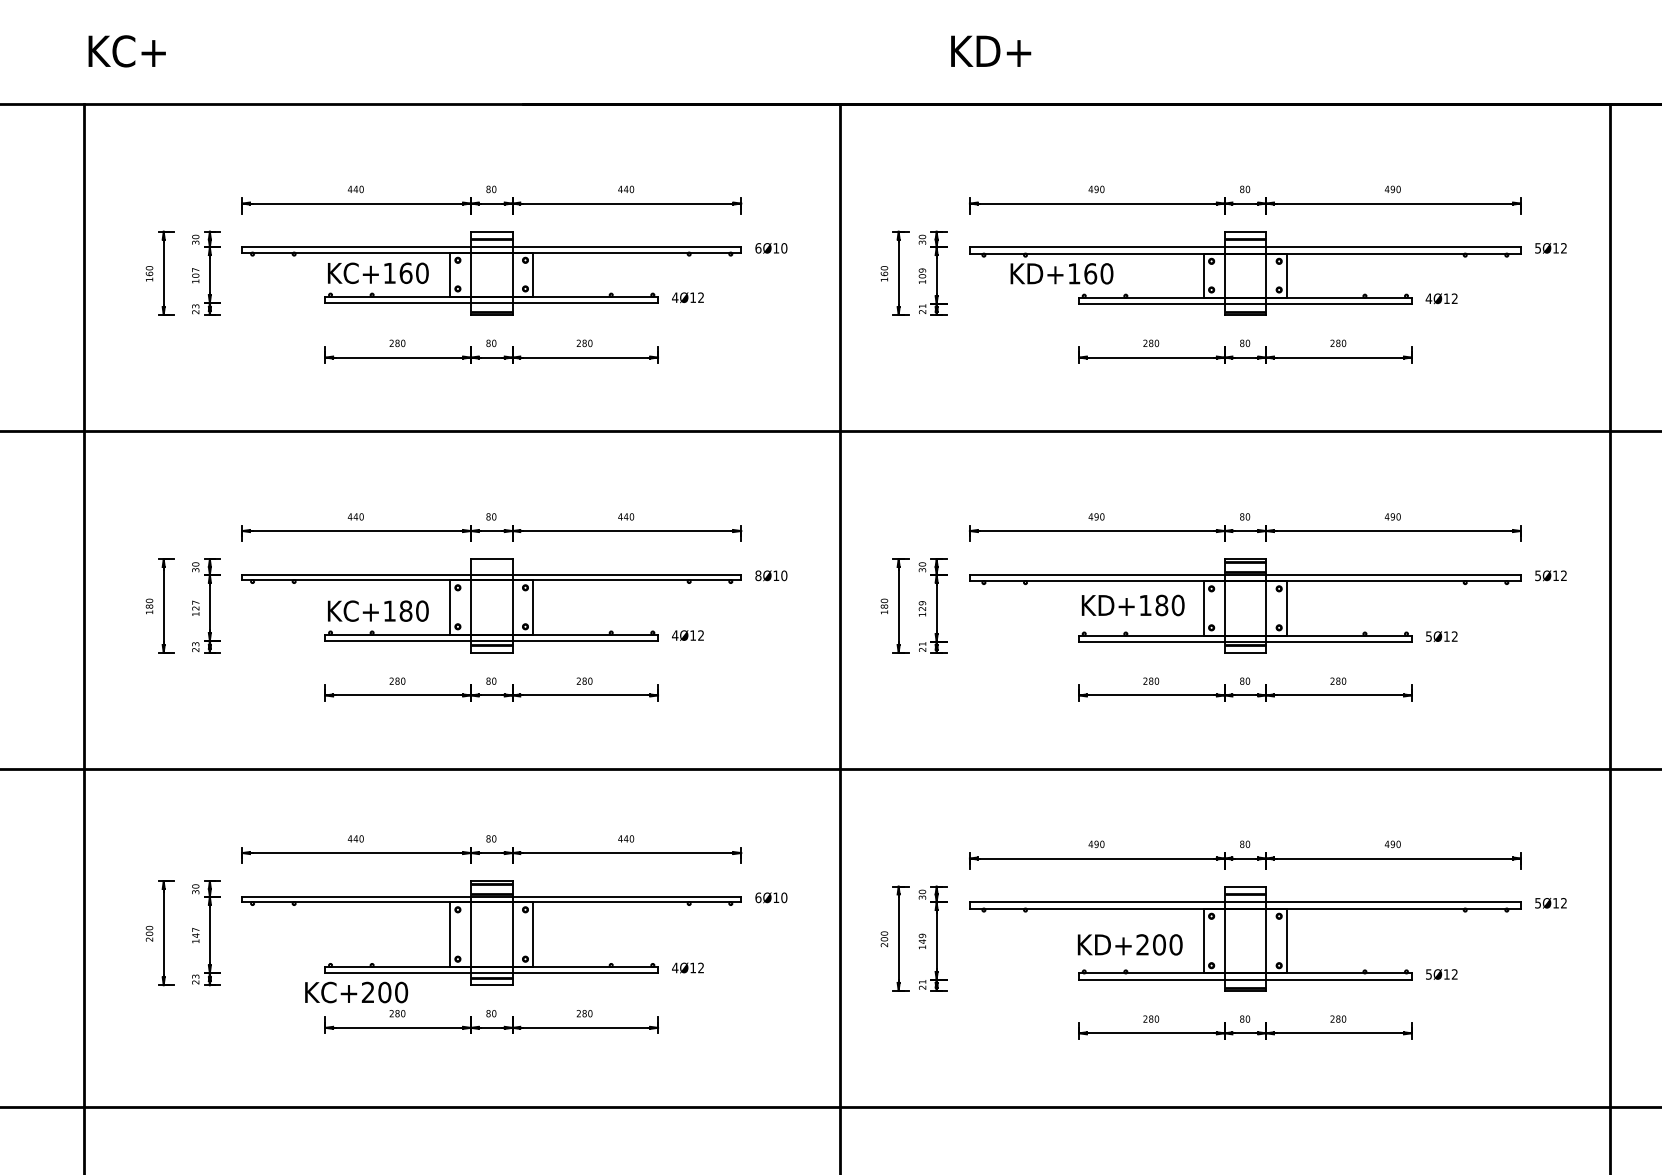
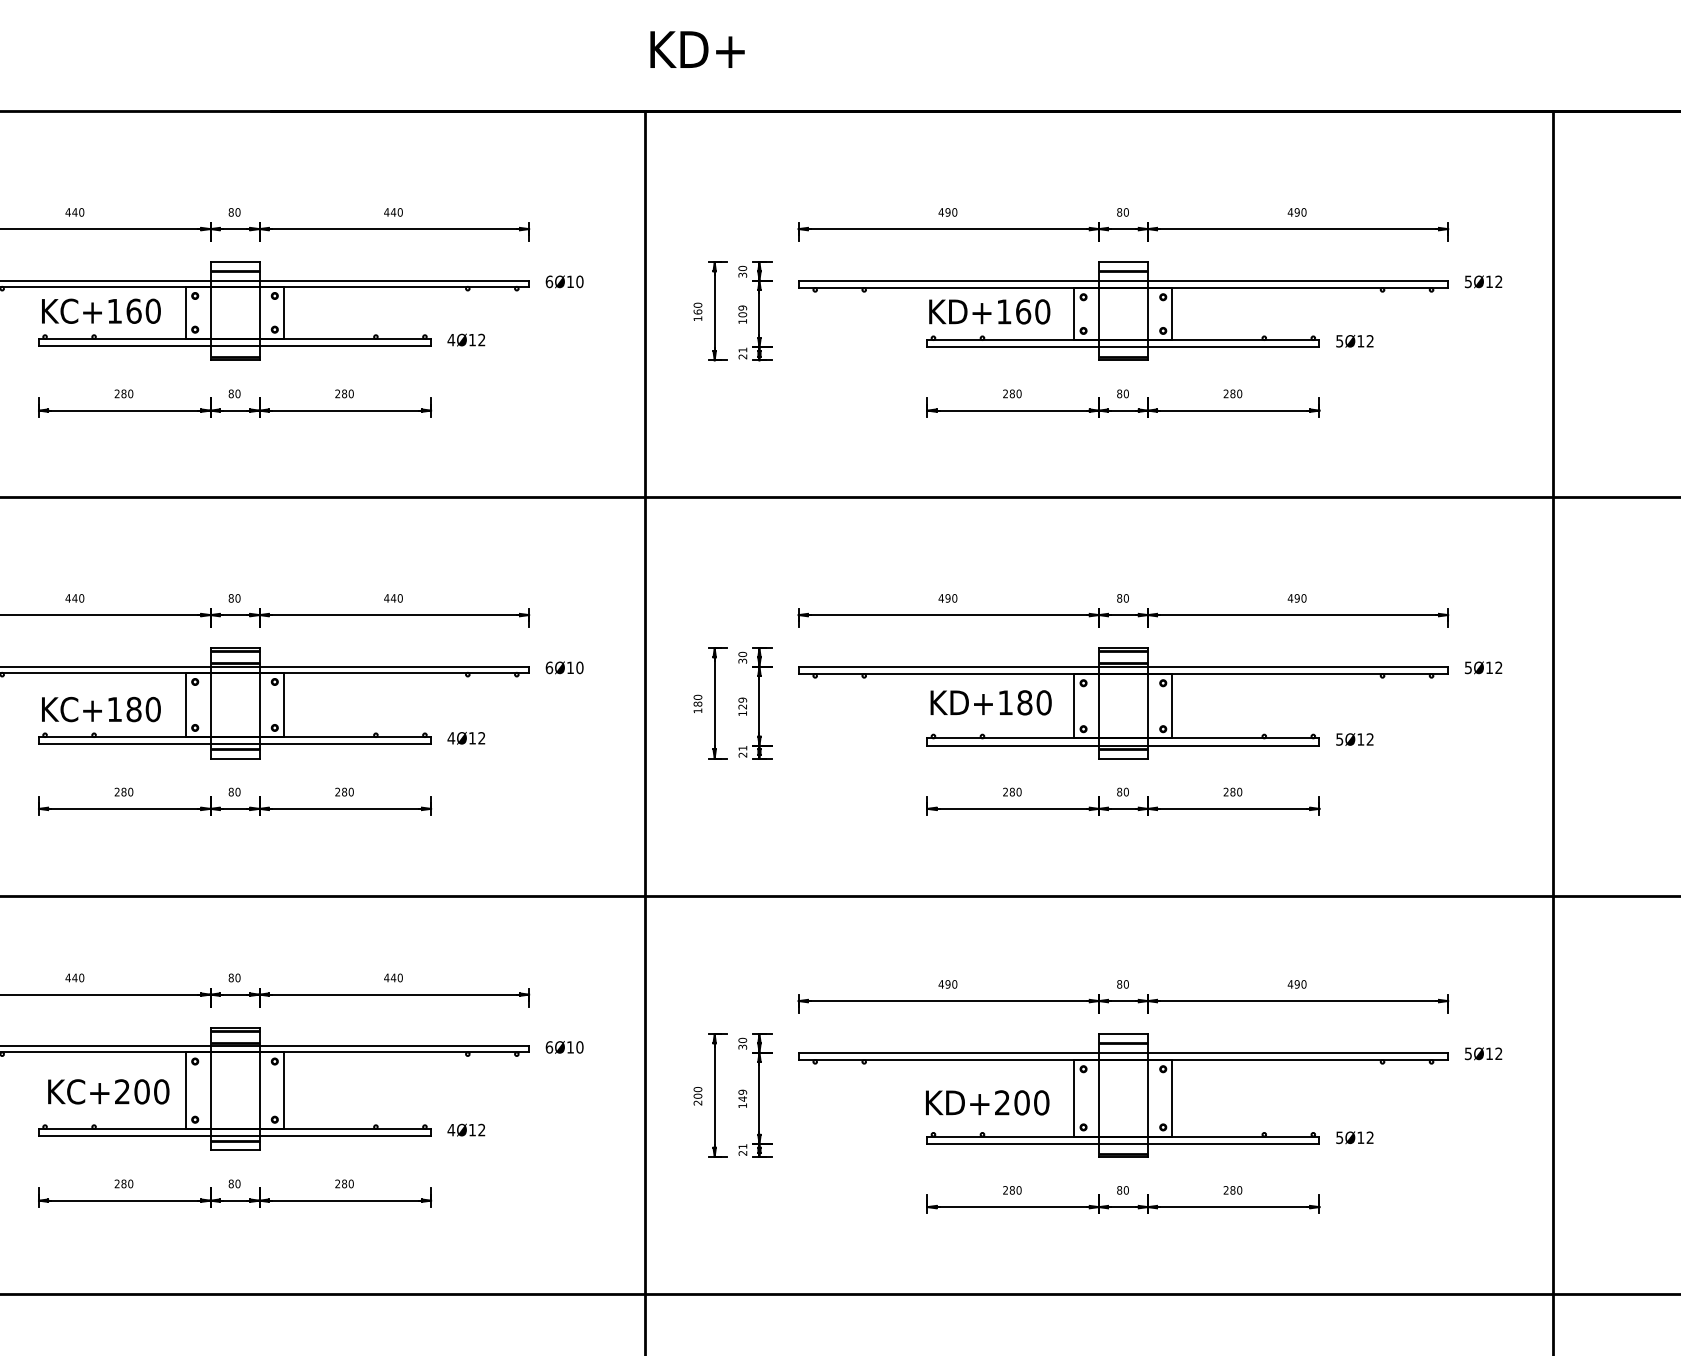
text: (991, 50) -> (698, 48), moved
text: (1061, 273) -> (989, 311), moved
text: (1428, 298) -> (1339, 340), 4Ø12 -> 5Ø12
hatch: (491, 566) -> (234, 656), added
text: (758, 575) -> (549, 667), 8Ø10 -> 6Ø10
text: (356, 992) -> (108, 1091), moved

